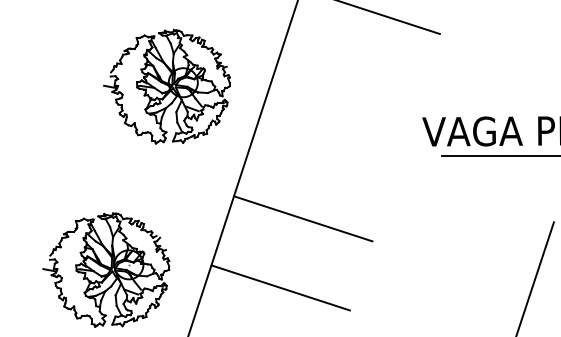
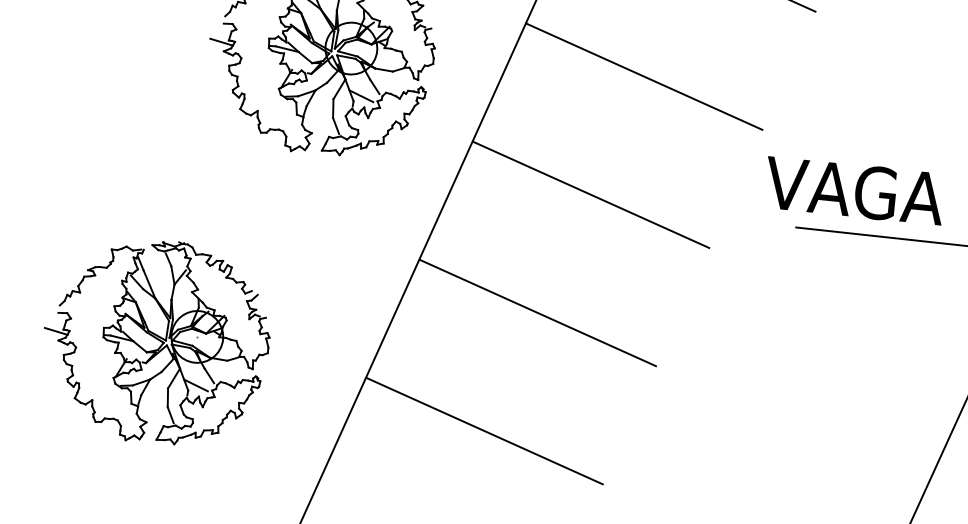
line: (348, 80) -> (644, 76), added
line: (325, 149) -> (590, 194), added
part: (106, 269) -> (156, 340), moved

